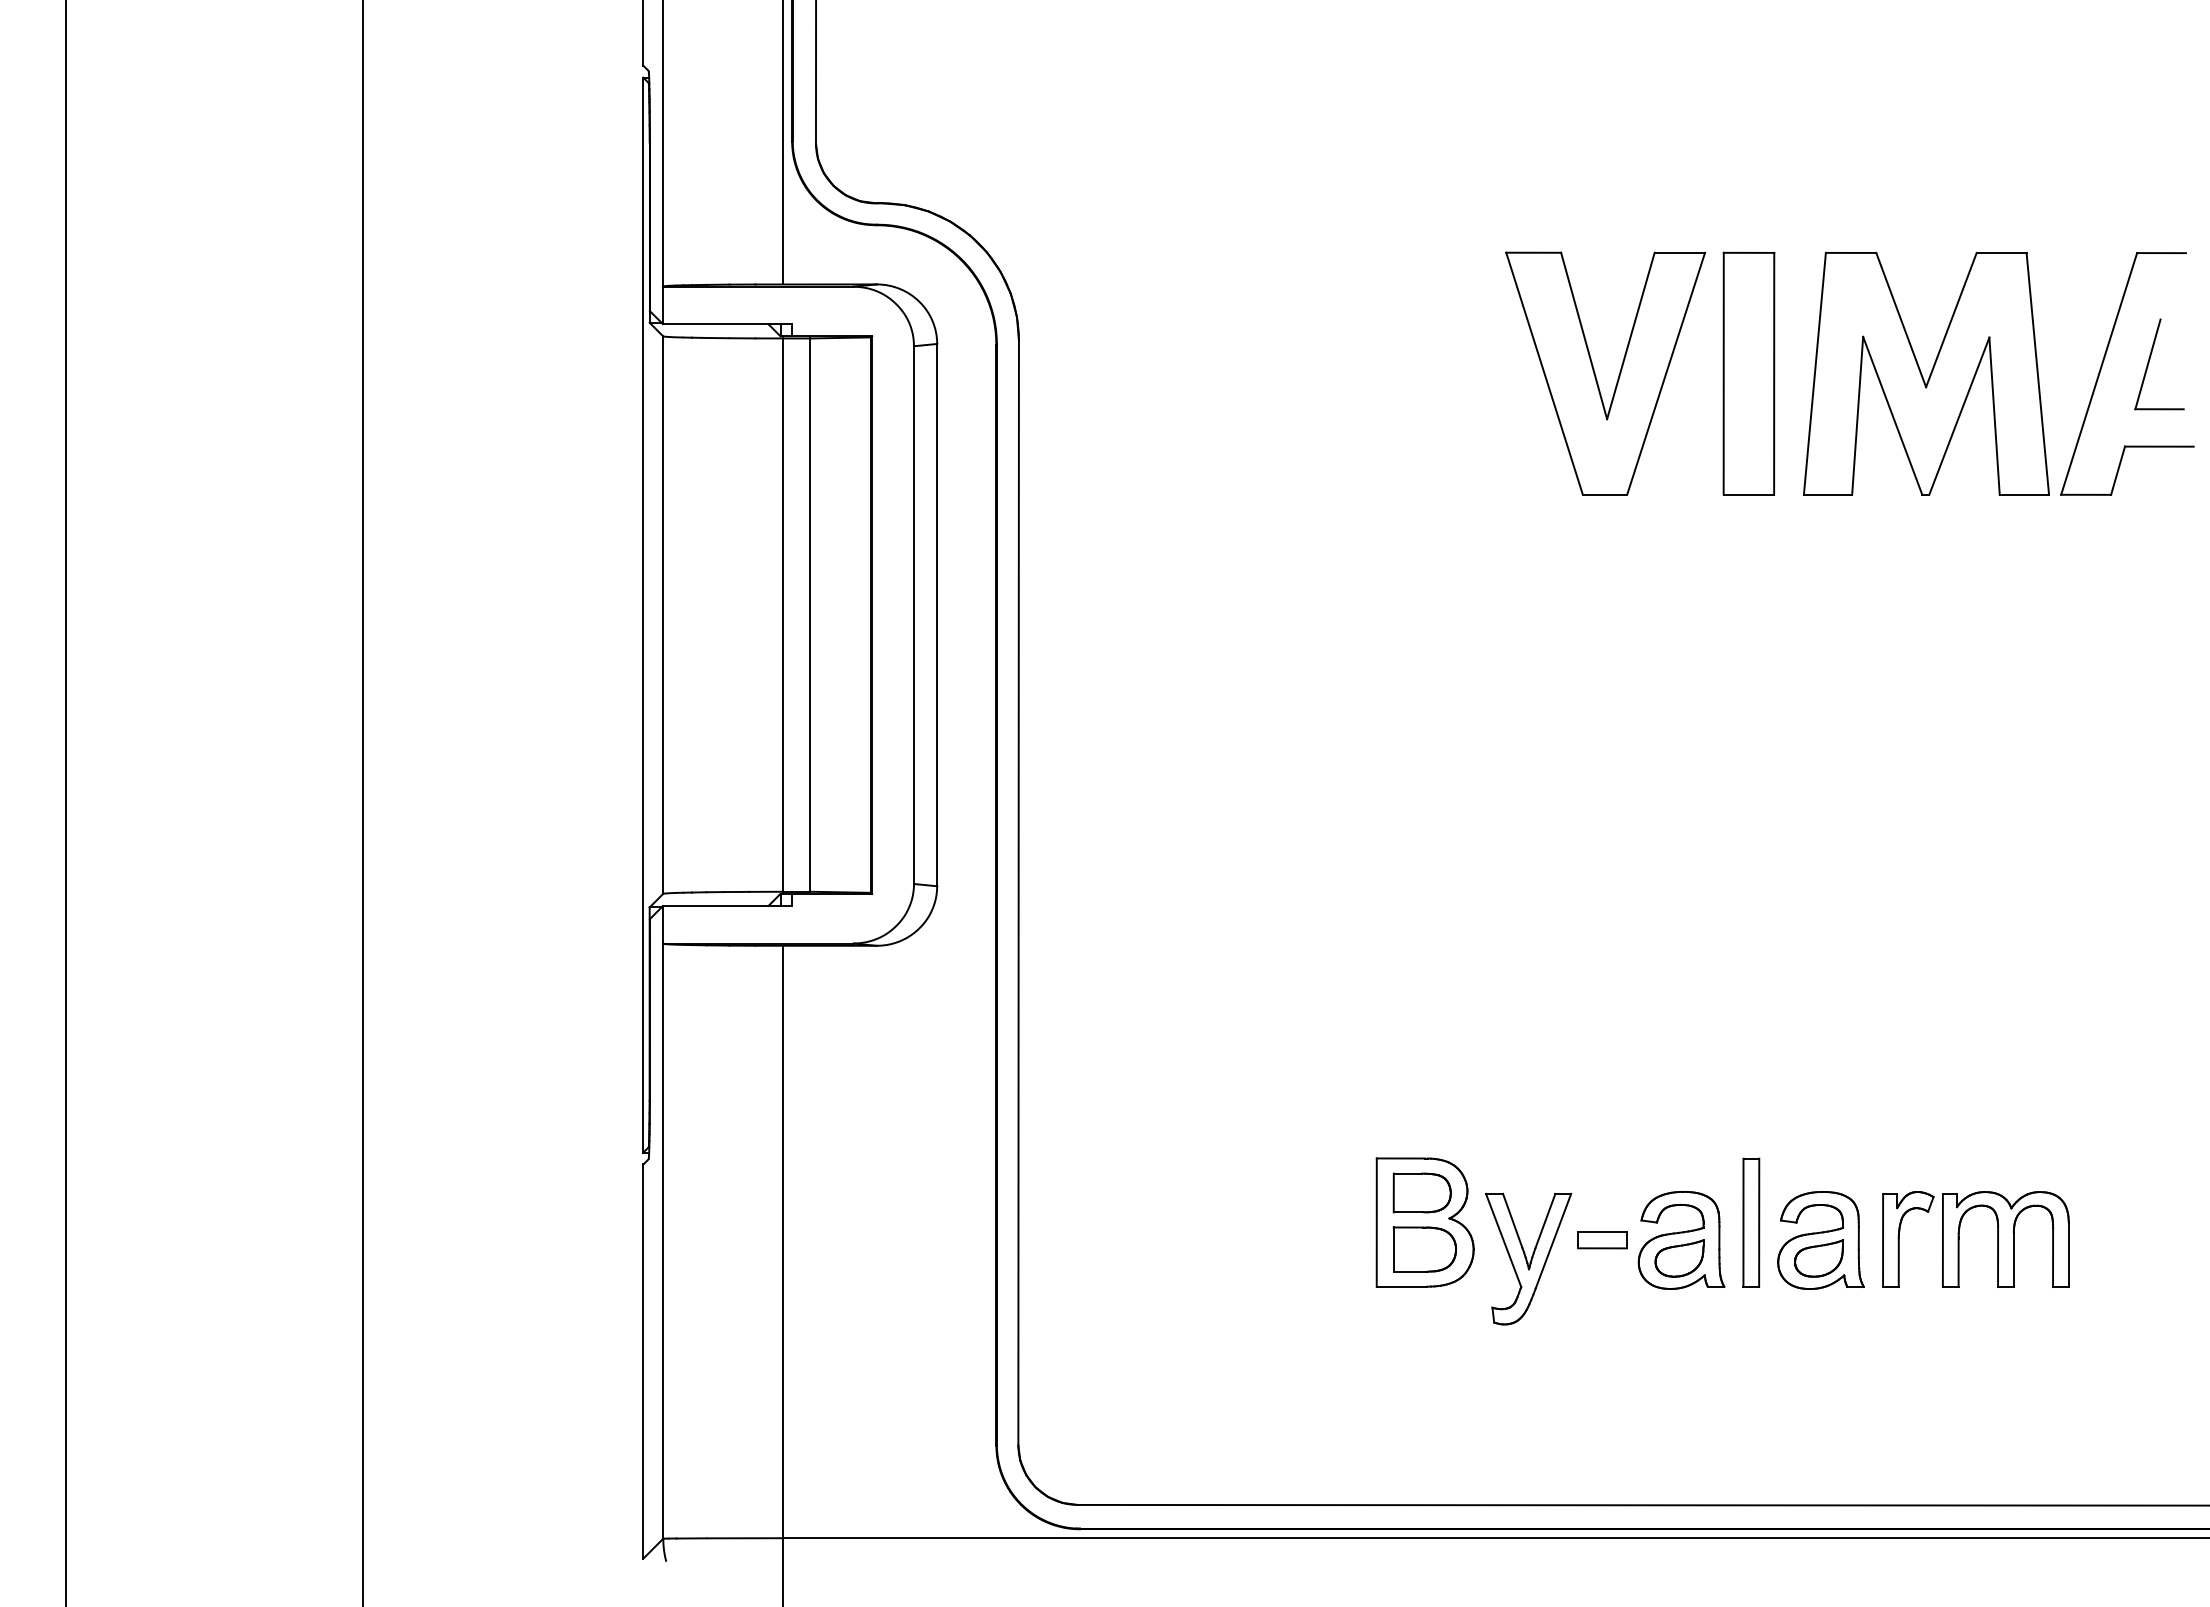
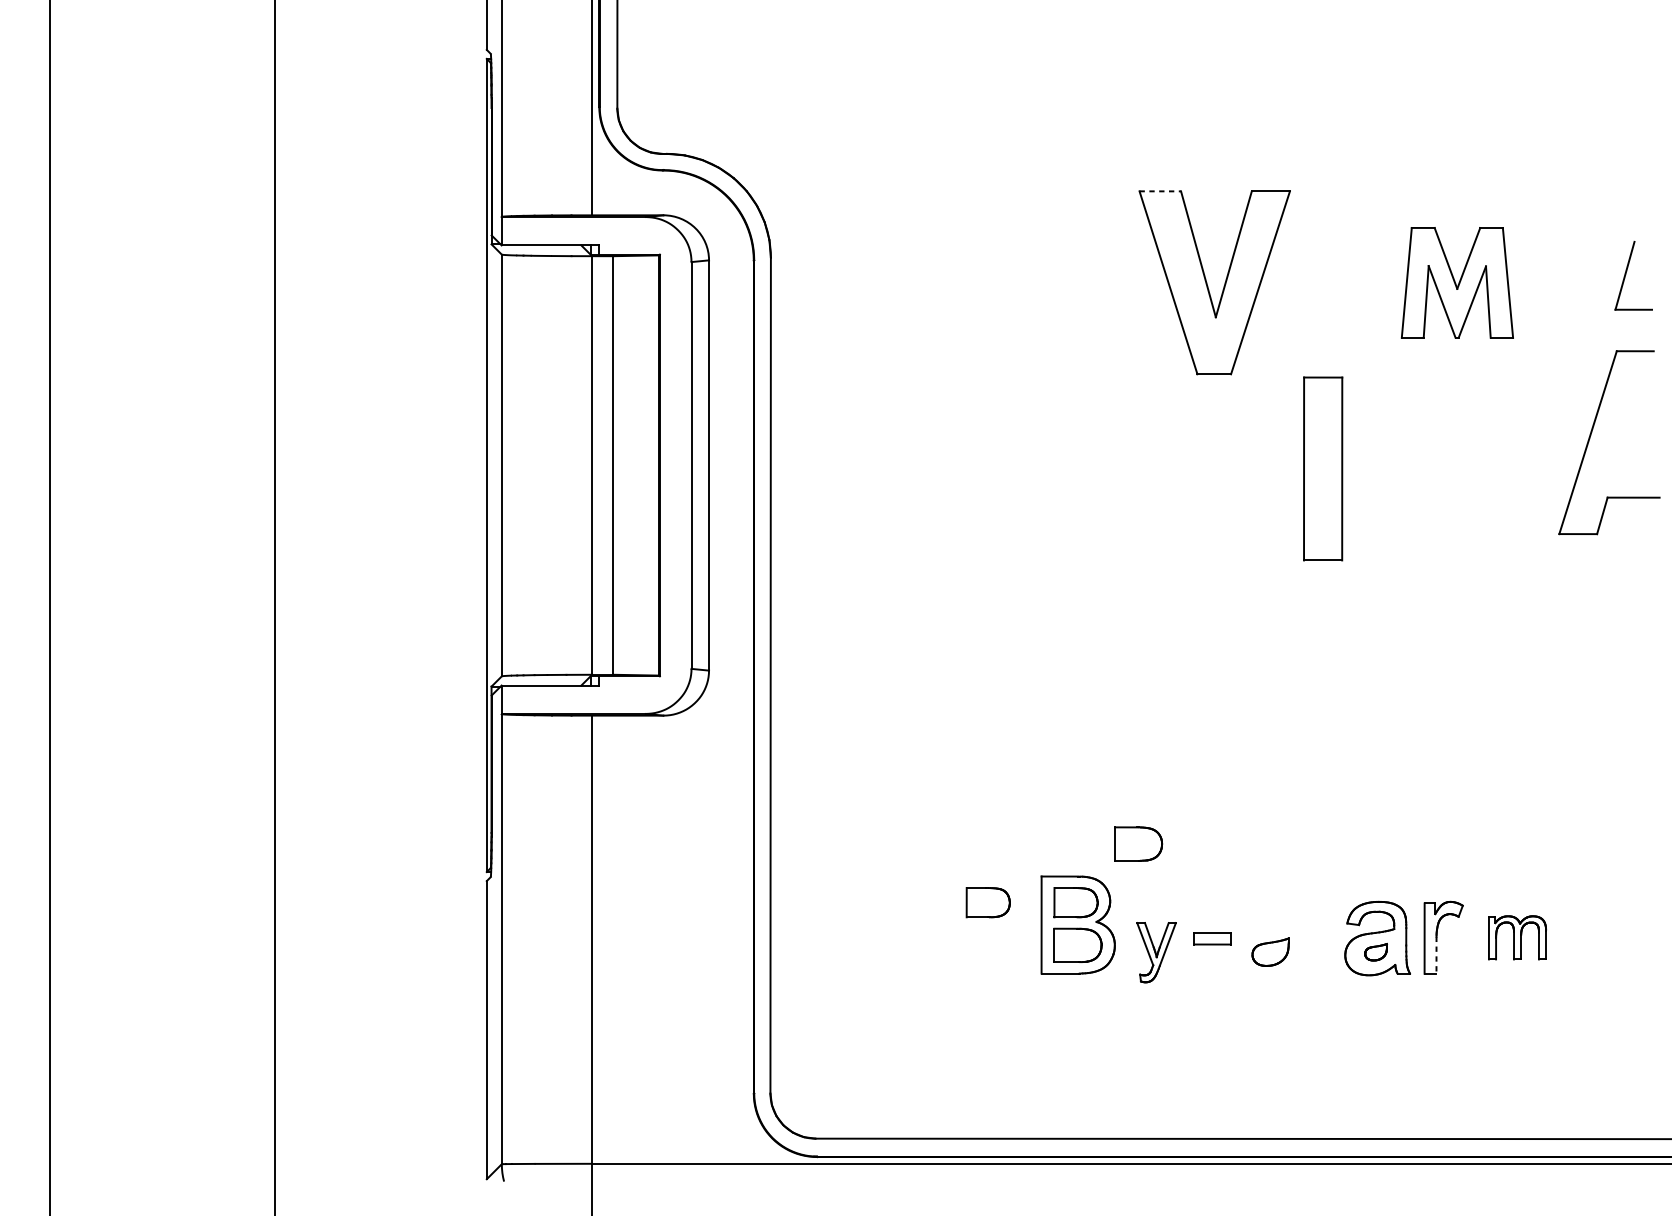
line: (1534, 252) -> (1160, 191), solid -> dashed
part: (2103, 364) -> (1591, 435), moved
part: (1748, 373) -> (1322, 468), moved
part: (1926, 373) -> (1457, 282), size x0.6
part: (1504, 1115) -> (1138, 844), added
part: (1305, 1192) -> (987, 902), added
part: (1751, 1222) -> (1325, 924), removed
part: (2005, 1239) -> (1517, 937), size x0.6
part: (1681, 1240) -> (1272, 938), removed
part: (1528, 1258) -> (1156, 952), size x0.6
part: (1818, 1258) -> (1375, 952), size x0.6
line: (1898, 1263) -> (1436, 955), solid -> dashed

